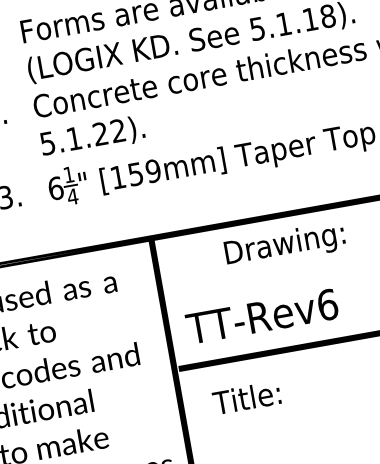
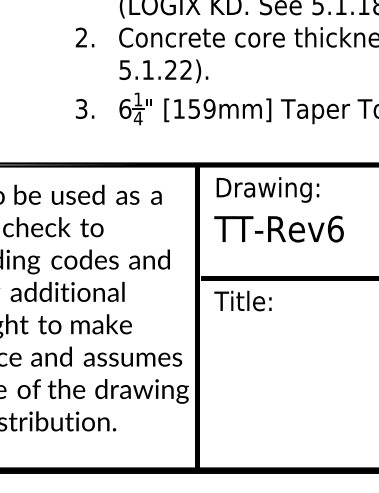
text: (284, 245) -> (267, 189), moved
text: (261, 315) -> (278, 228), moved
text: (246, 397) -> (242, 300), moved

